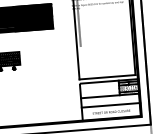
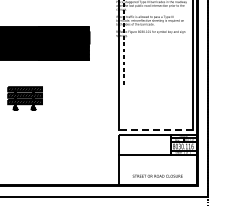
line: (107, 77) -> (155, 129), solid -> dashed
line: (110, 105) -> (157, 167), removed

